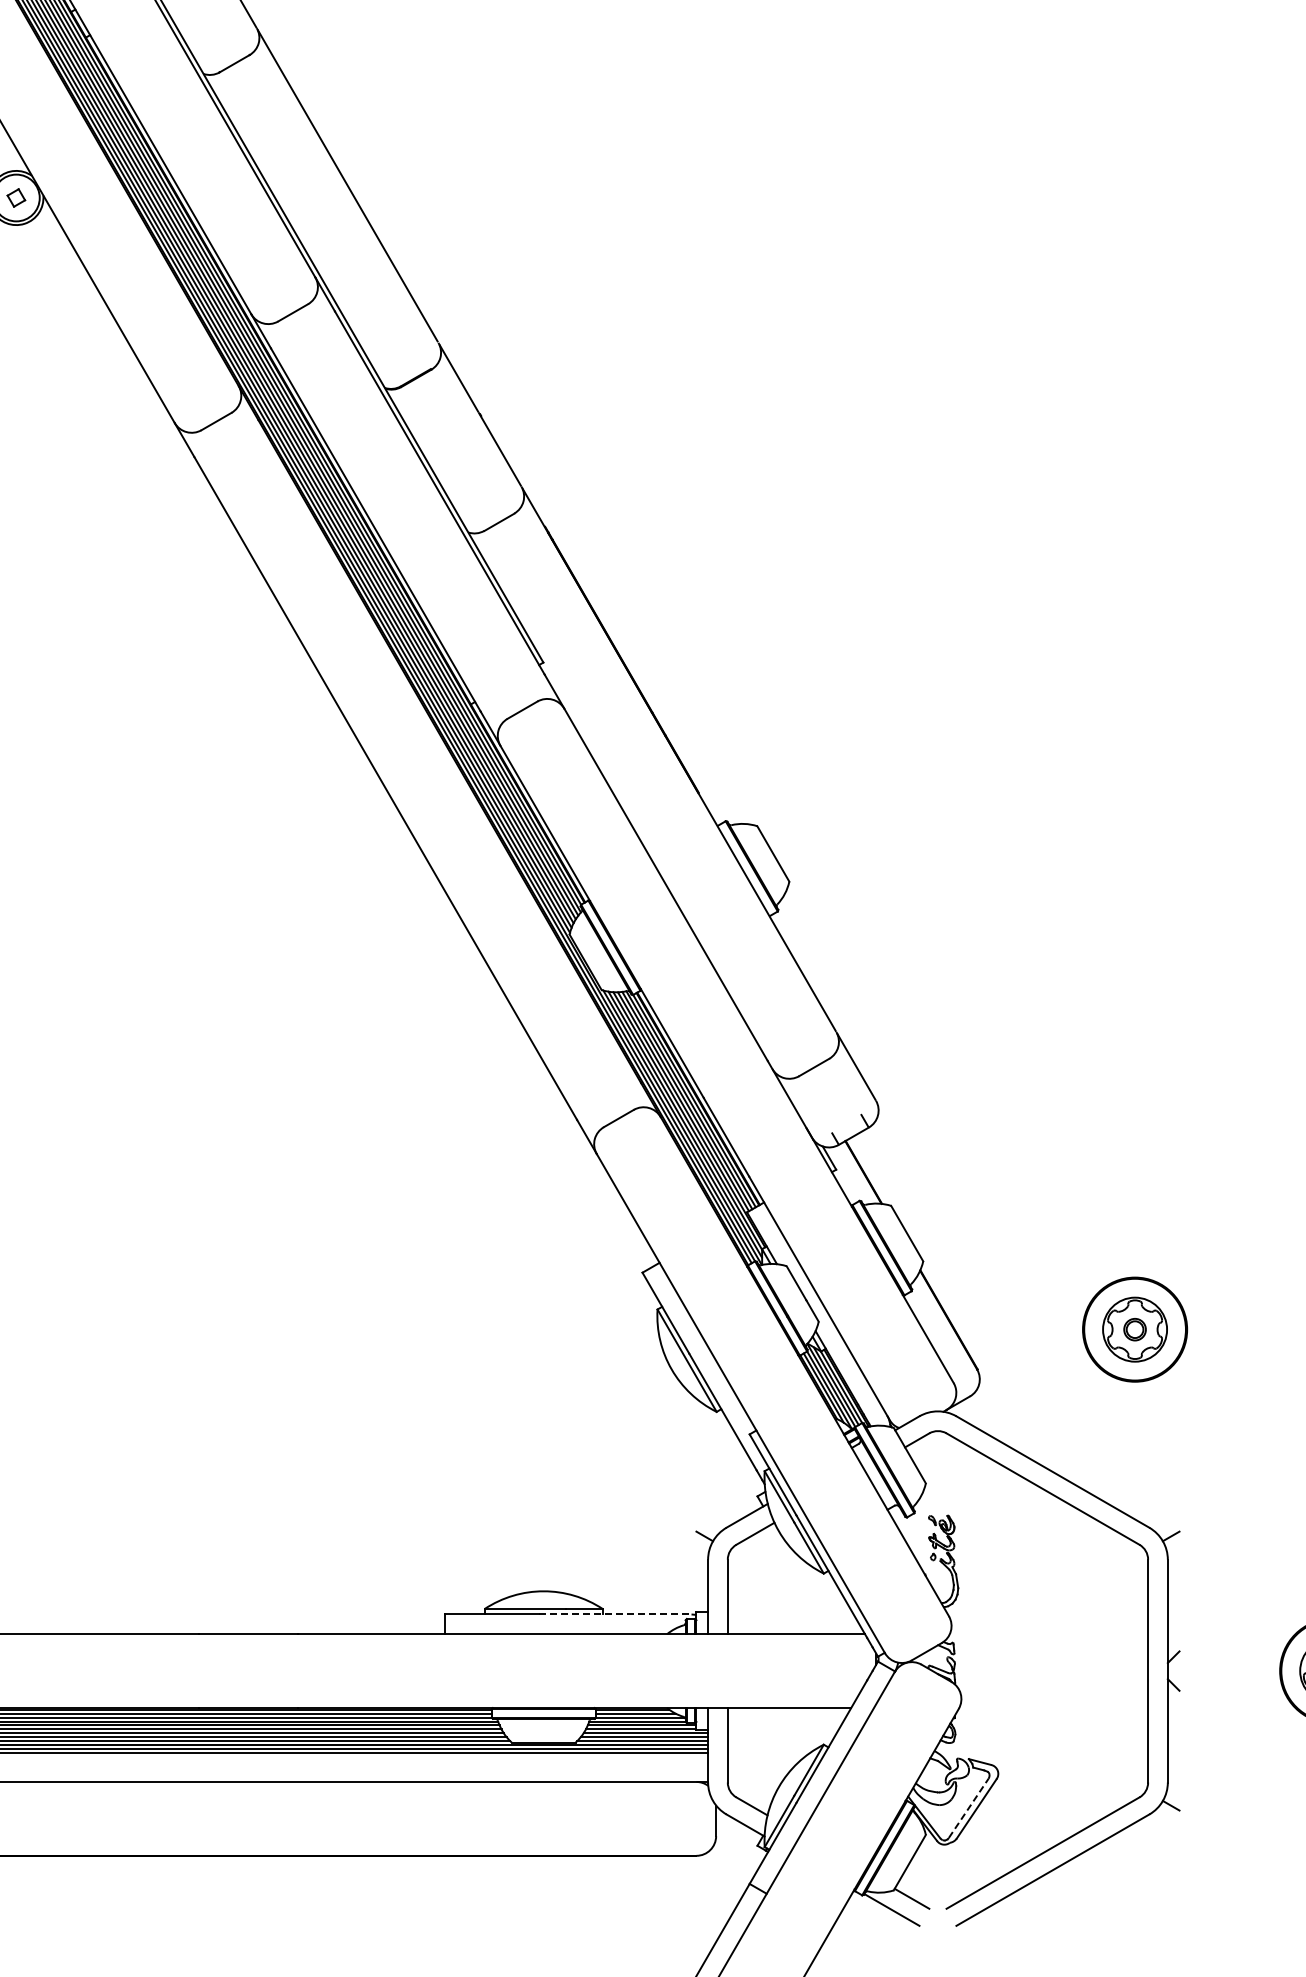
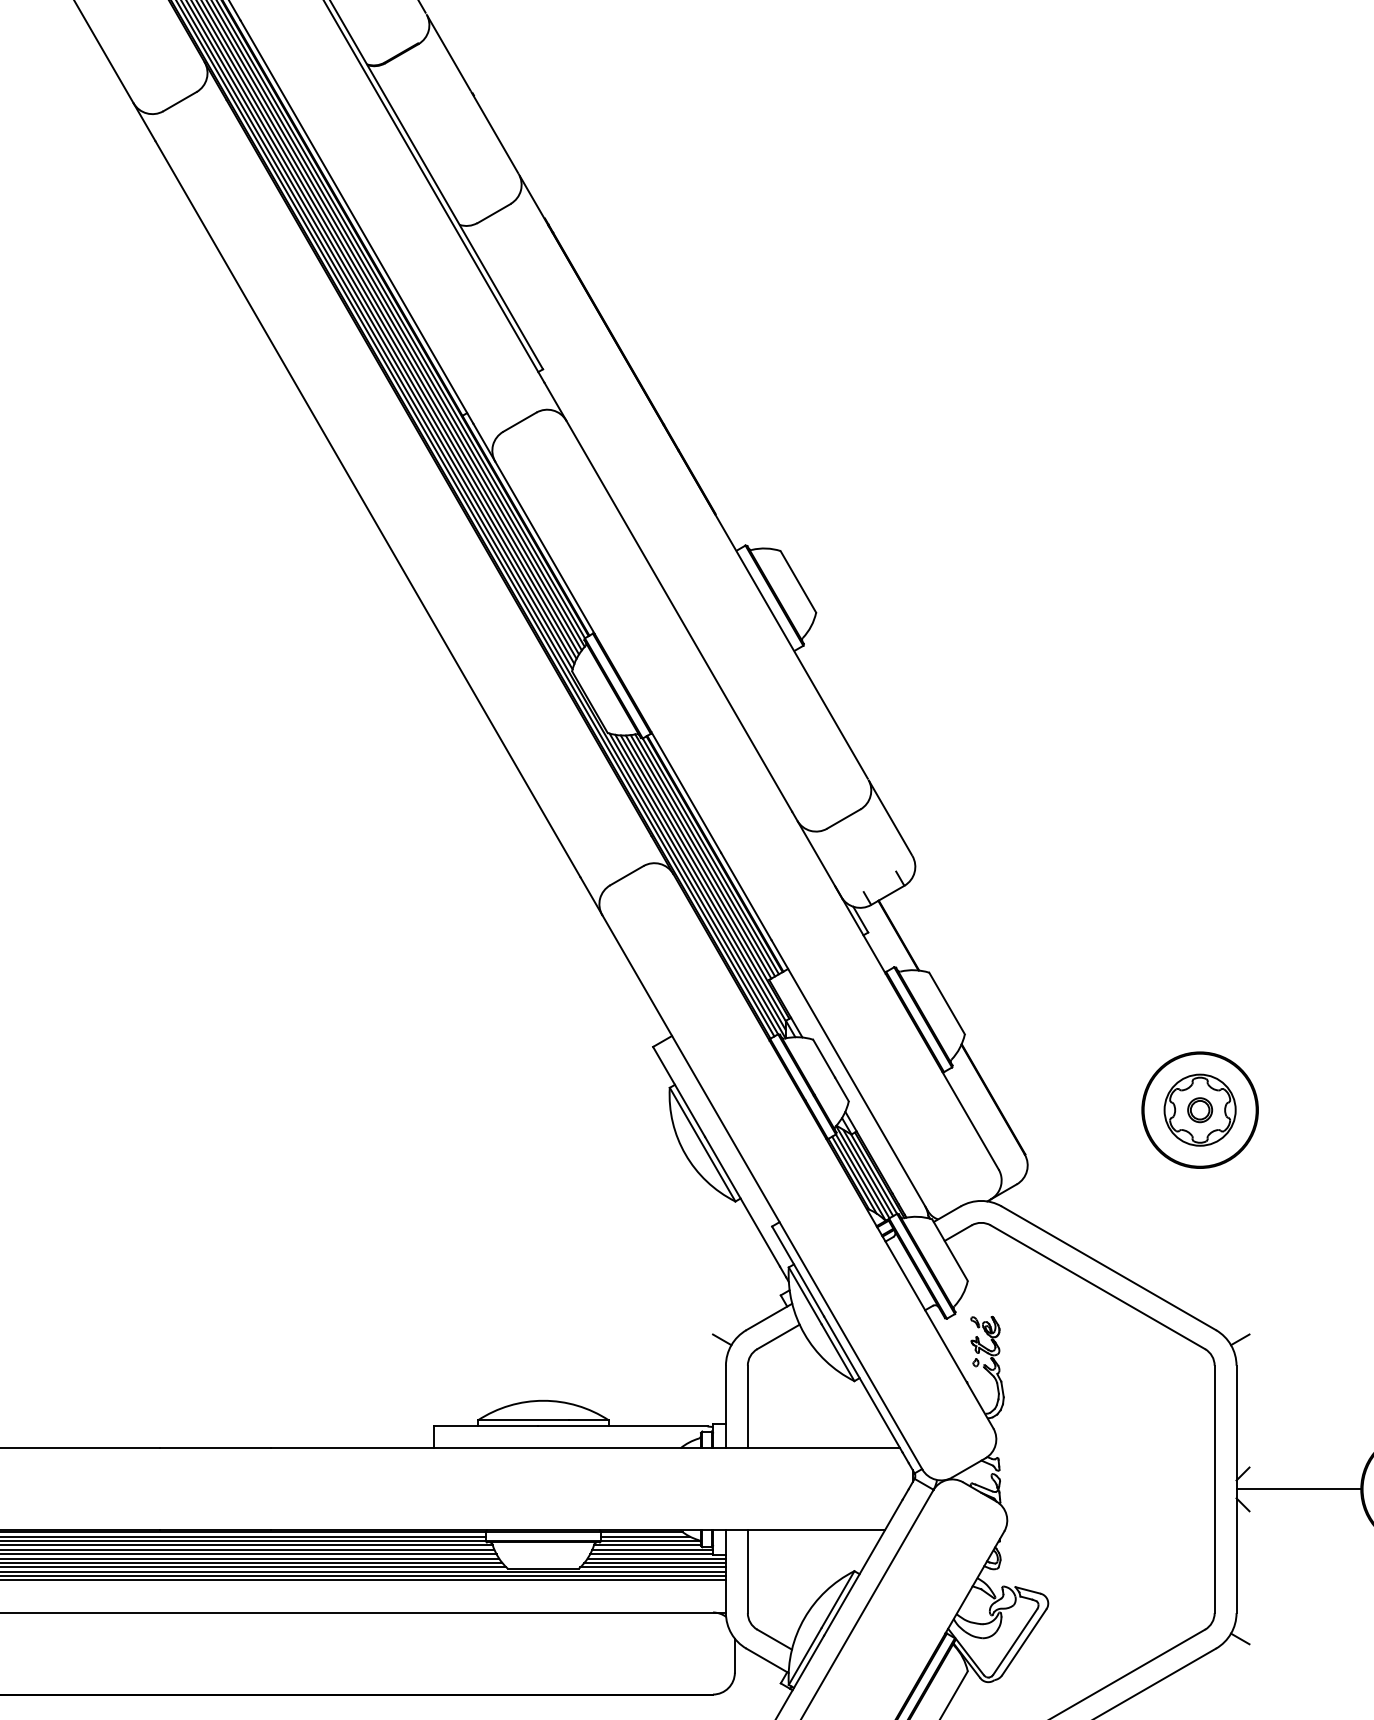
line: (615, 1614) -> (623, 1426), dashed -> solid
line: (1223, 1671) -> (1298, 1489), added
line: (968, 1808) -> (1015, 1641), dashed -> solid

